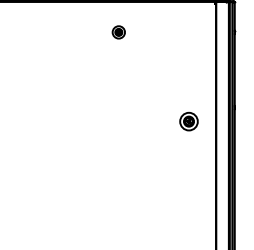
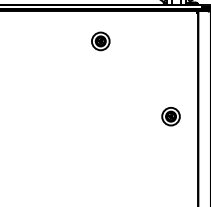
part: (118, 32) -> (100, 41), size x1.43
part: (188, 121) -> (170, 116), moved

